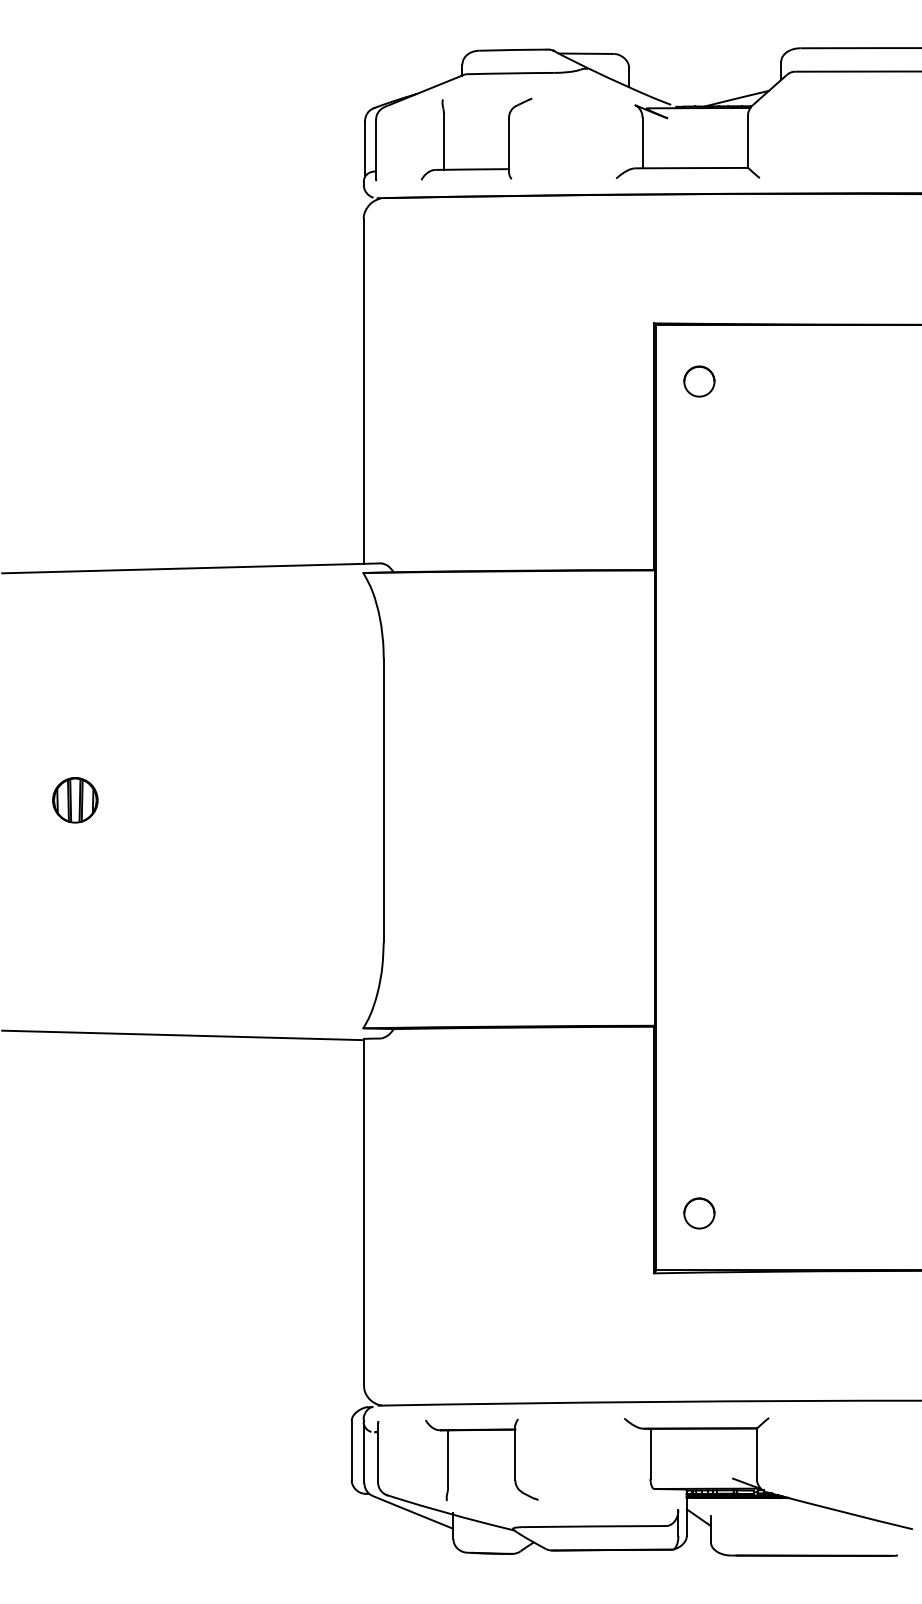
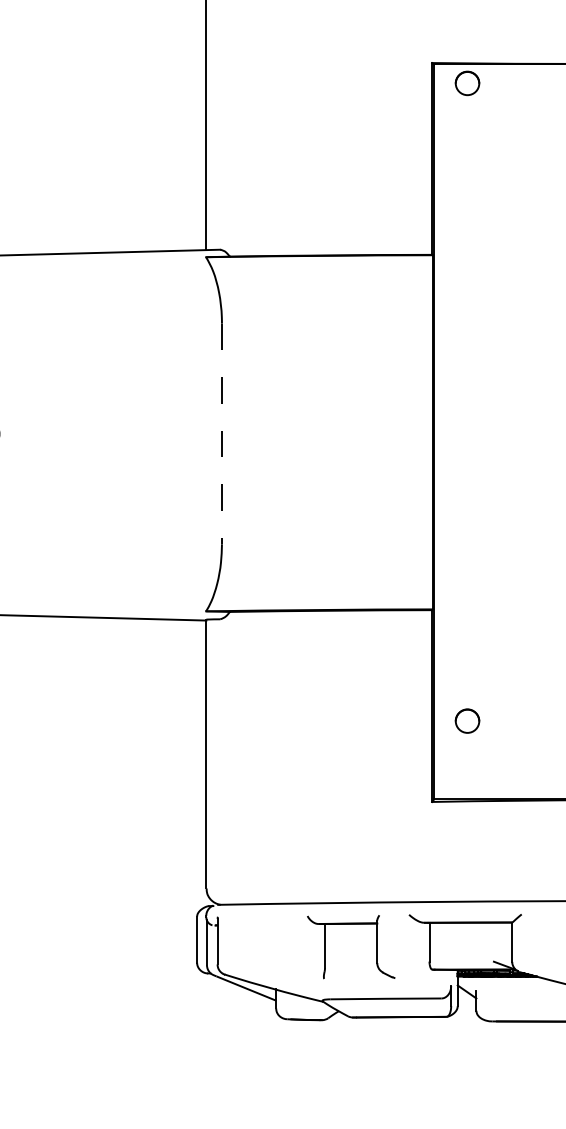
circle: (699, 381) -> (467, 83), moved
line: (383, 800) -> (221, 434), solid -> dashed
circle: (699, 1213) -> (467, 721), moved
part: (481, 1430) -> (350, 924), moved

